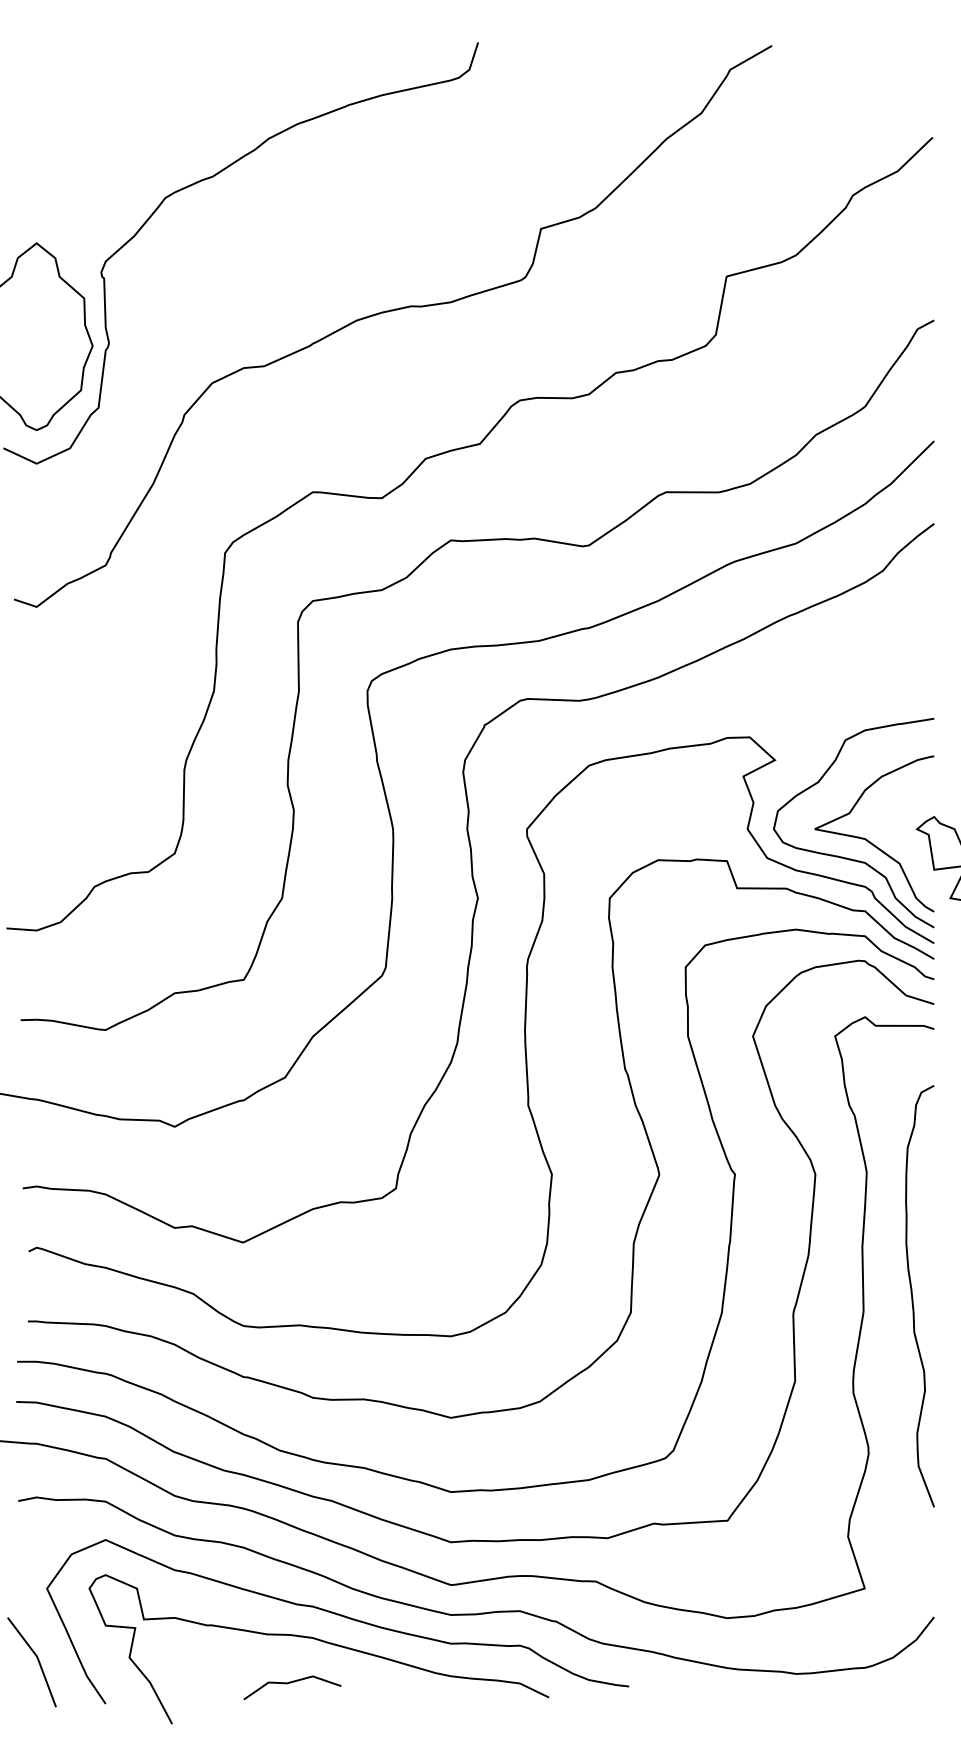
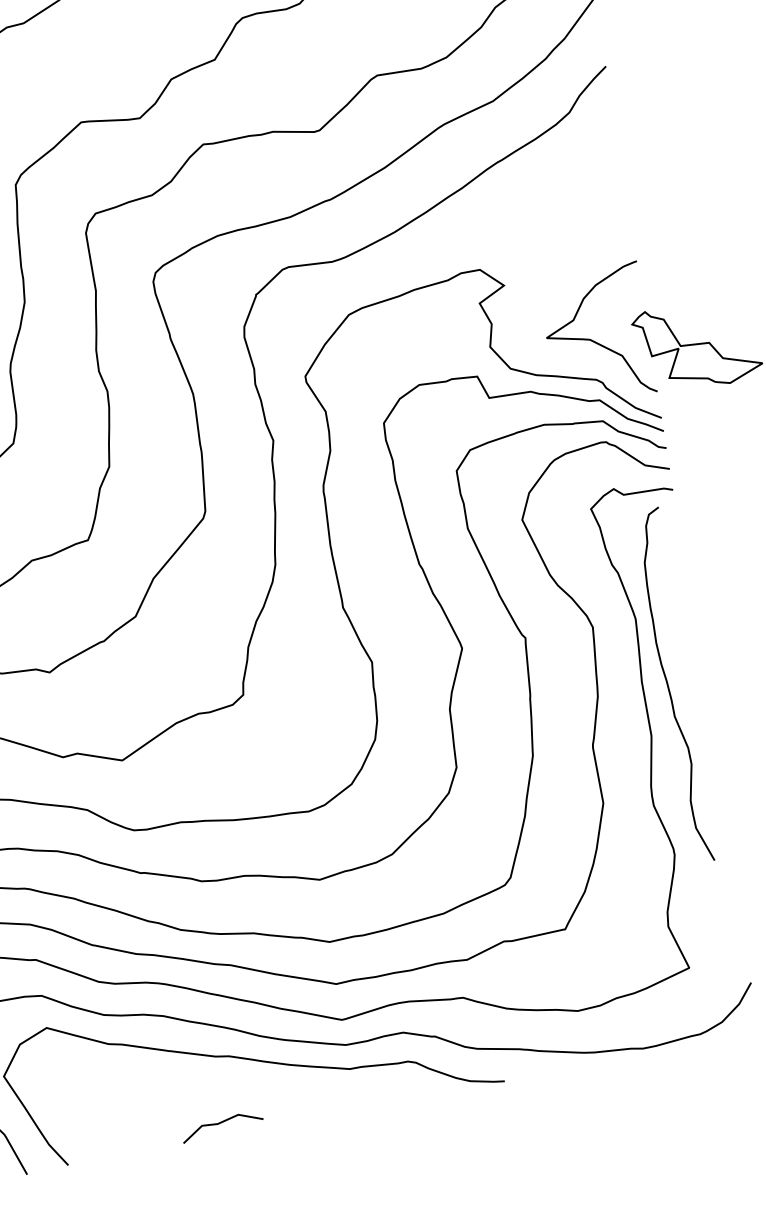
curve: (846, 857) -> (576, 357), removed
curve: (913, 1297) -> (669, 687), moved
curve: (320, 1641) -> (240, 1084), removed

